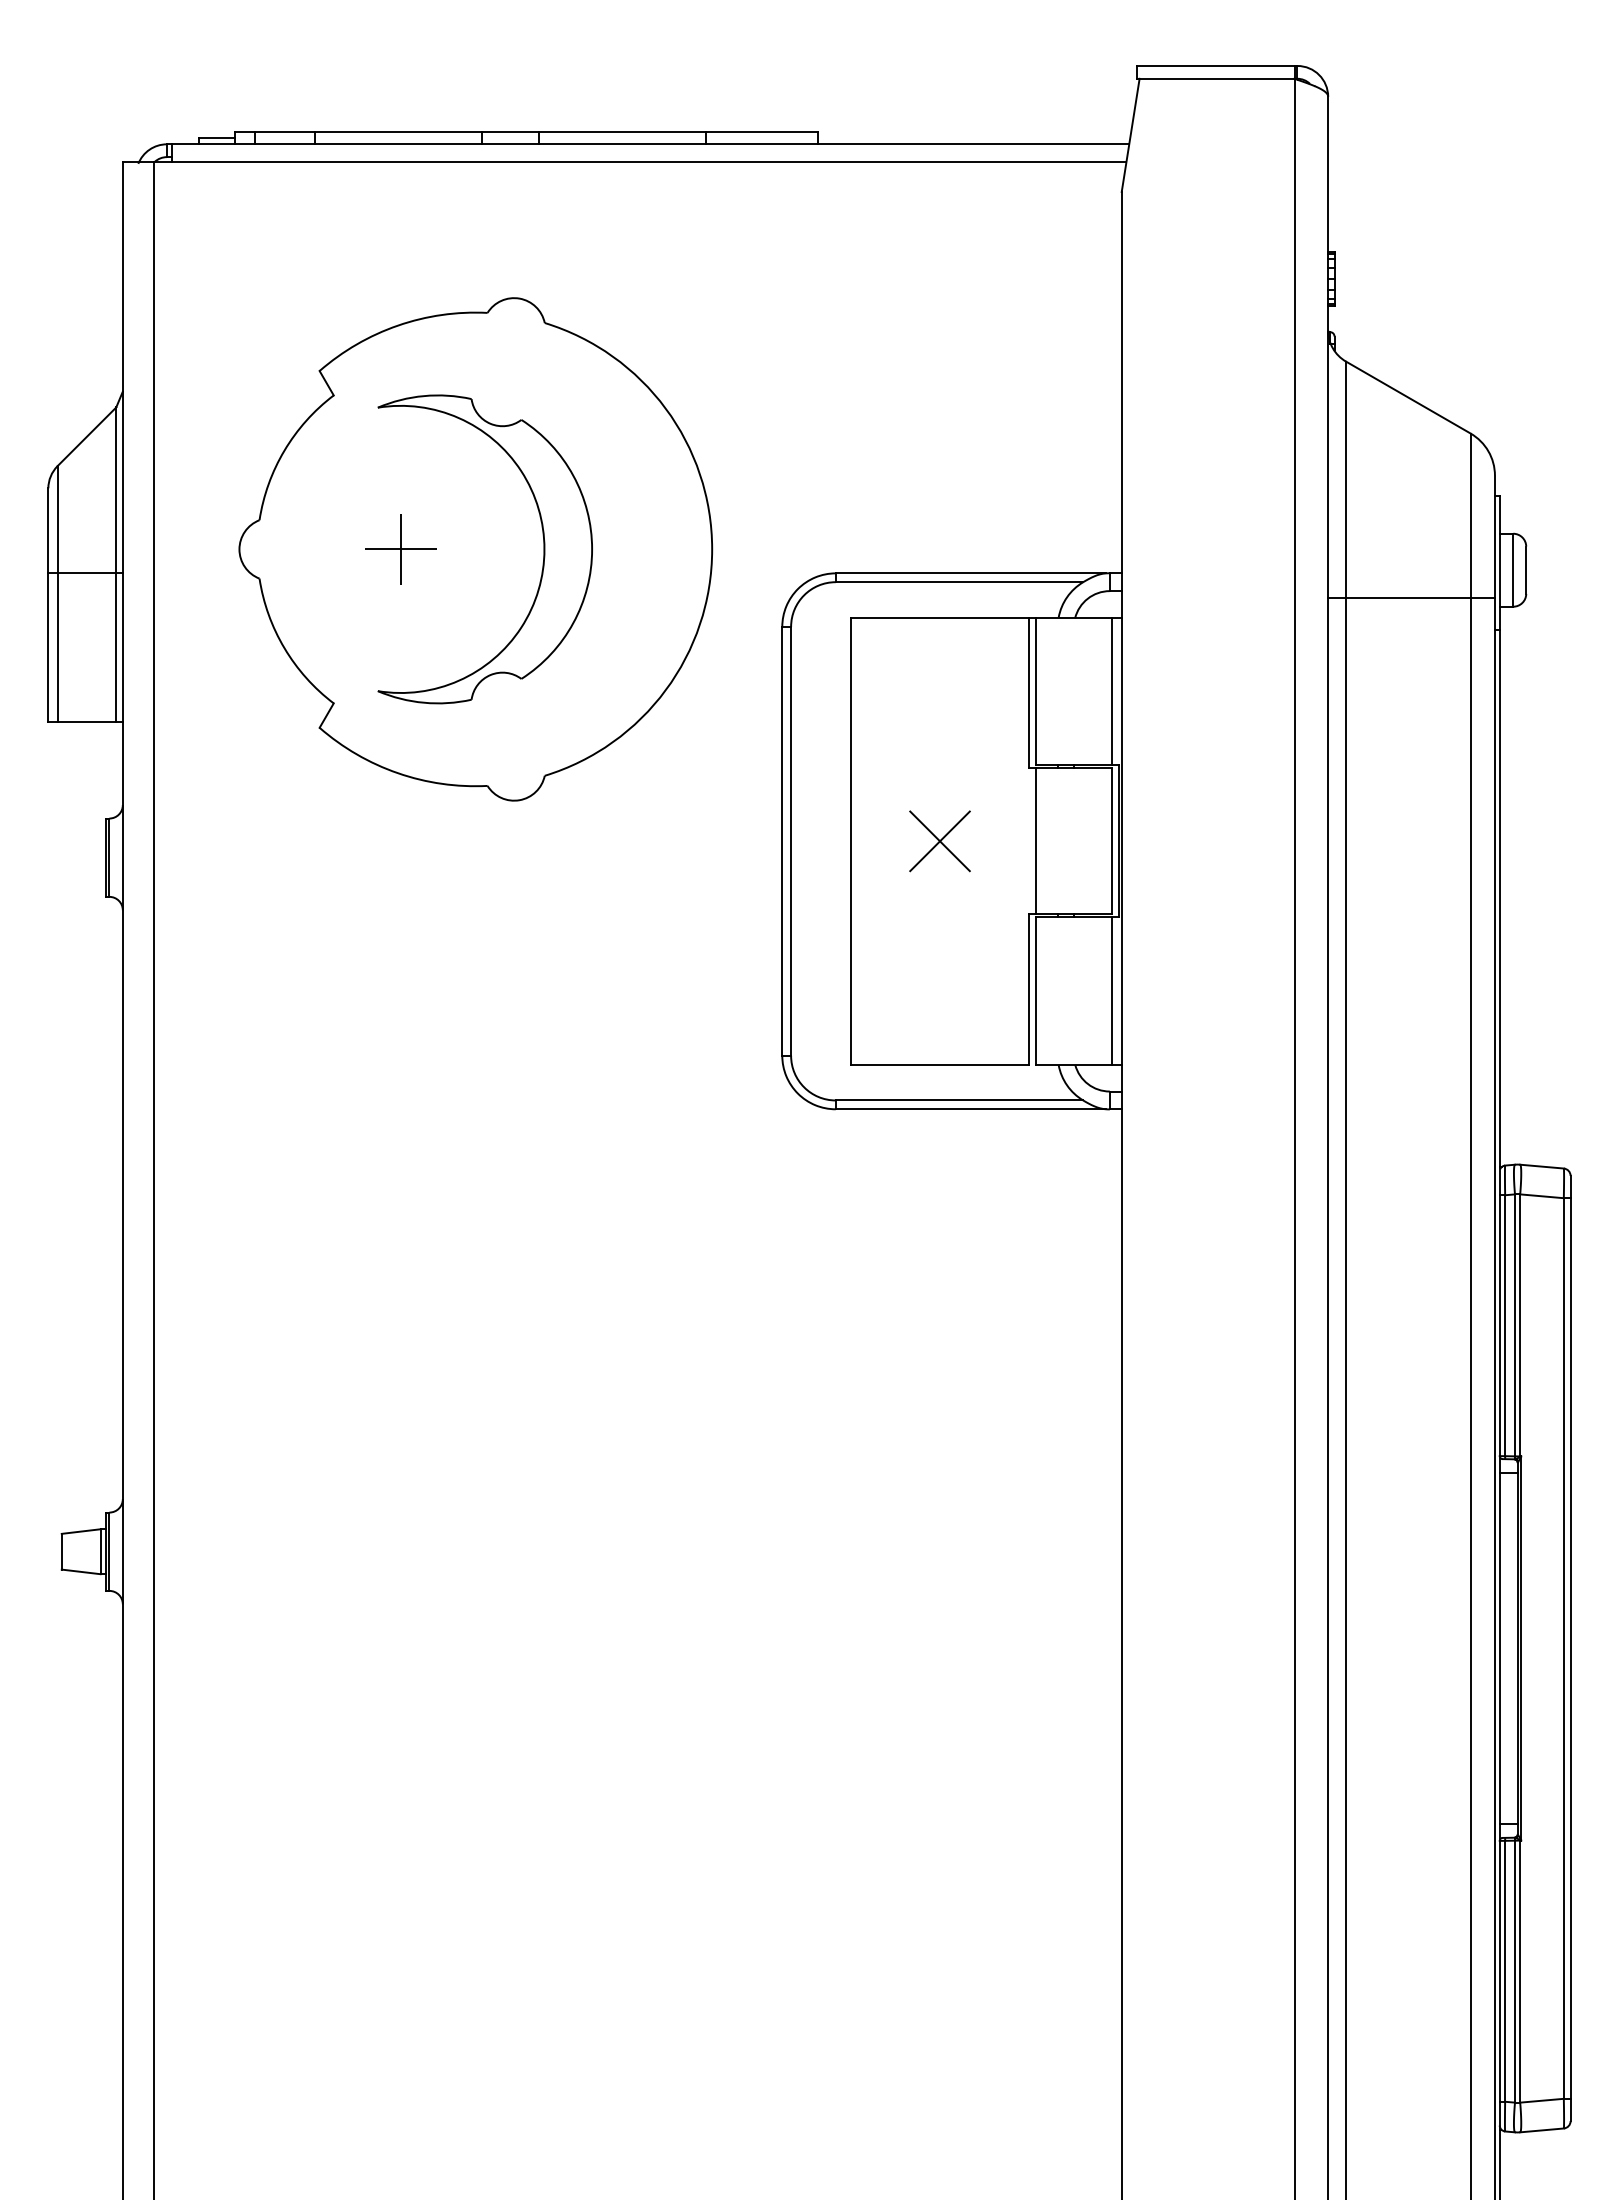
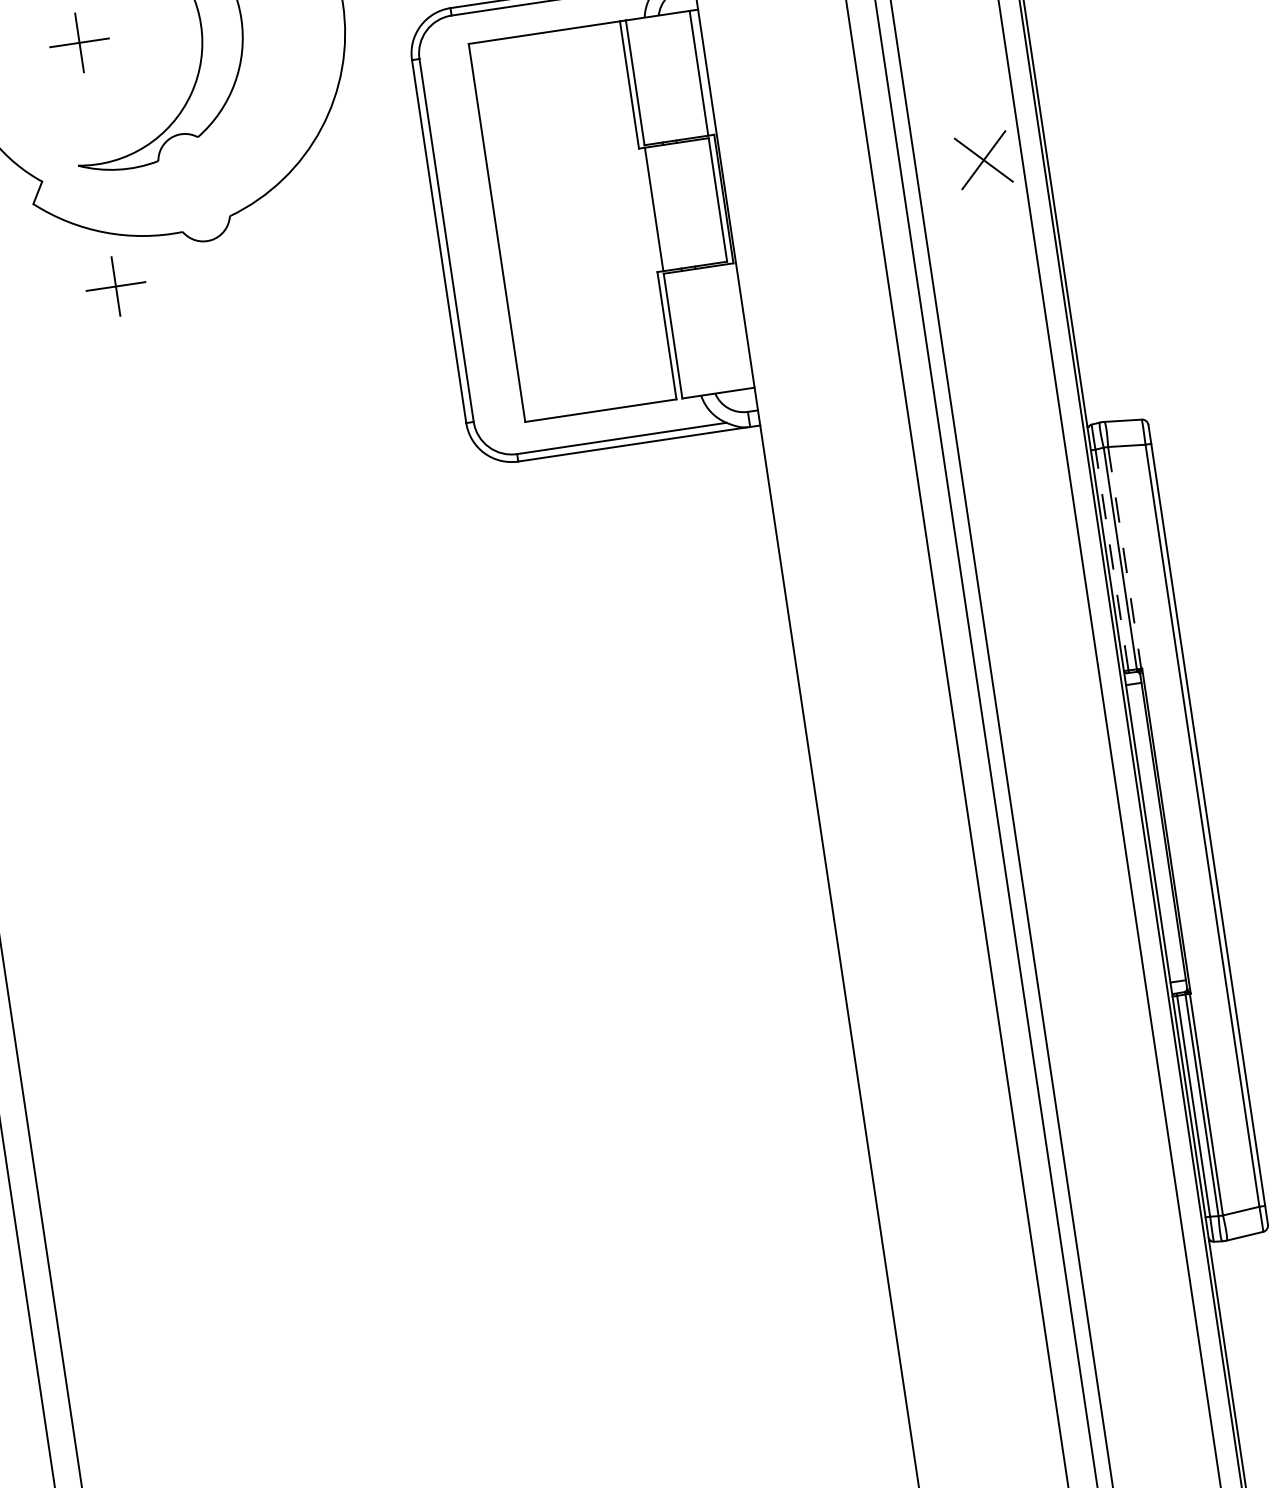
part: (400, 837) -> (115, 286), added
part: (939, 841) -> (983, 160), moved
line: (1111, 990) -> (736, 326), removed
line: (1505, 1325) -> (1112, 559), solid -> dashed
line: (1520, 1325) -> (1124, 557), solid -> dashed

